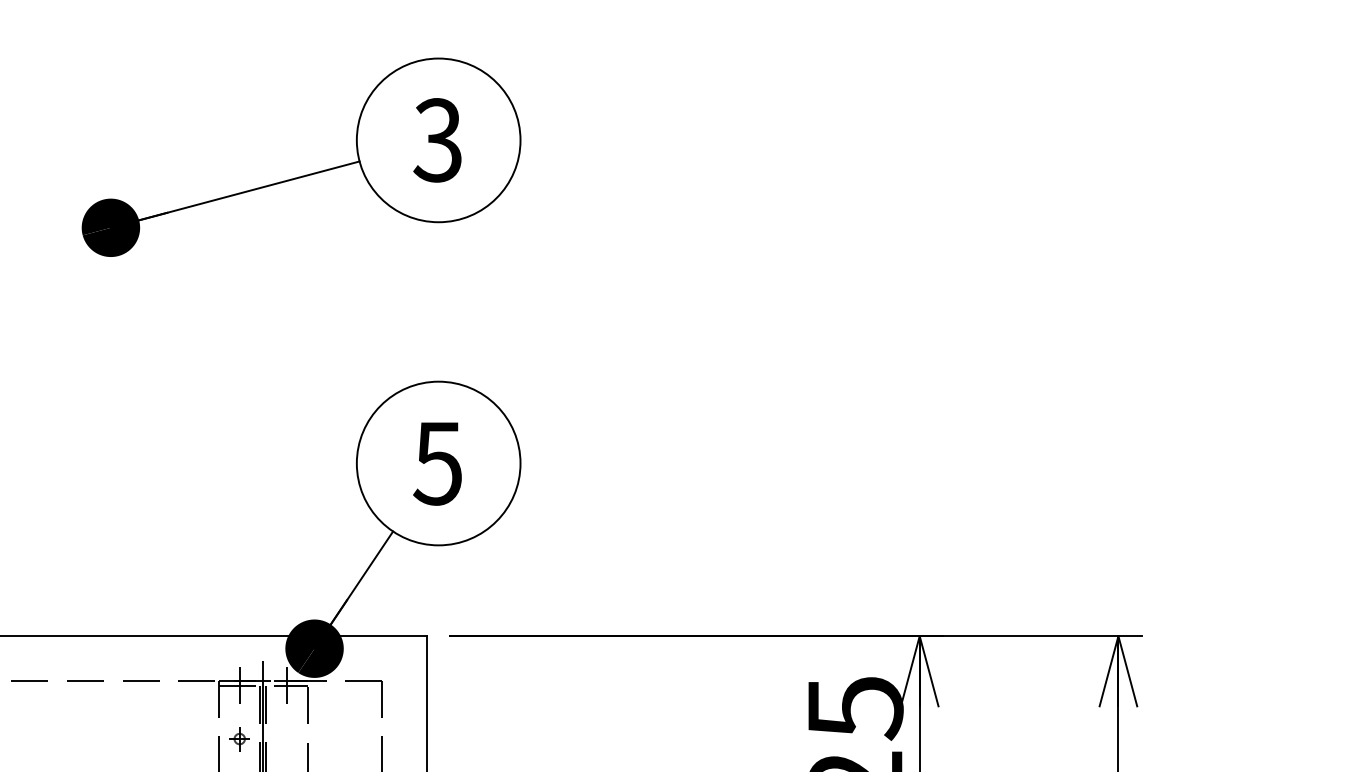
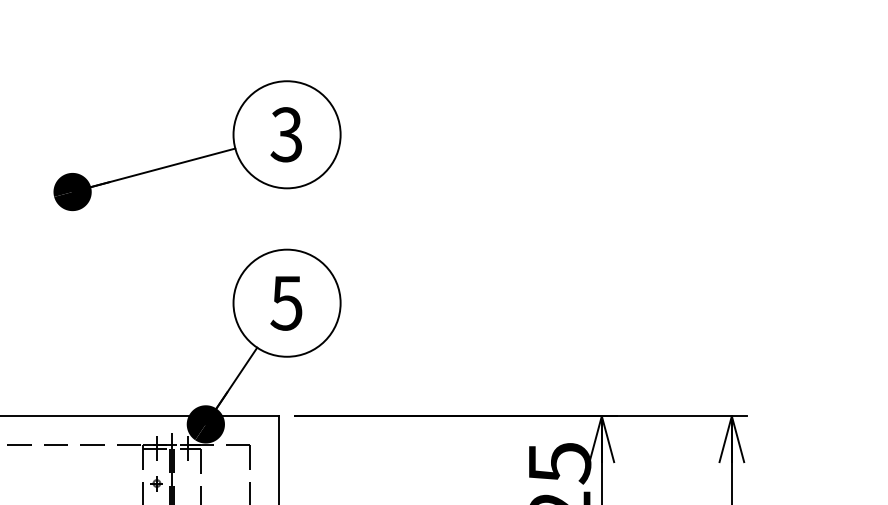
part: (307, 173) -> (201, 156), moved

